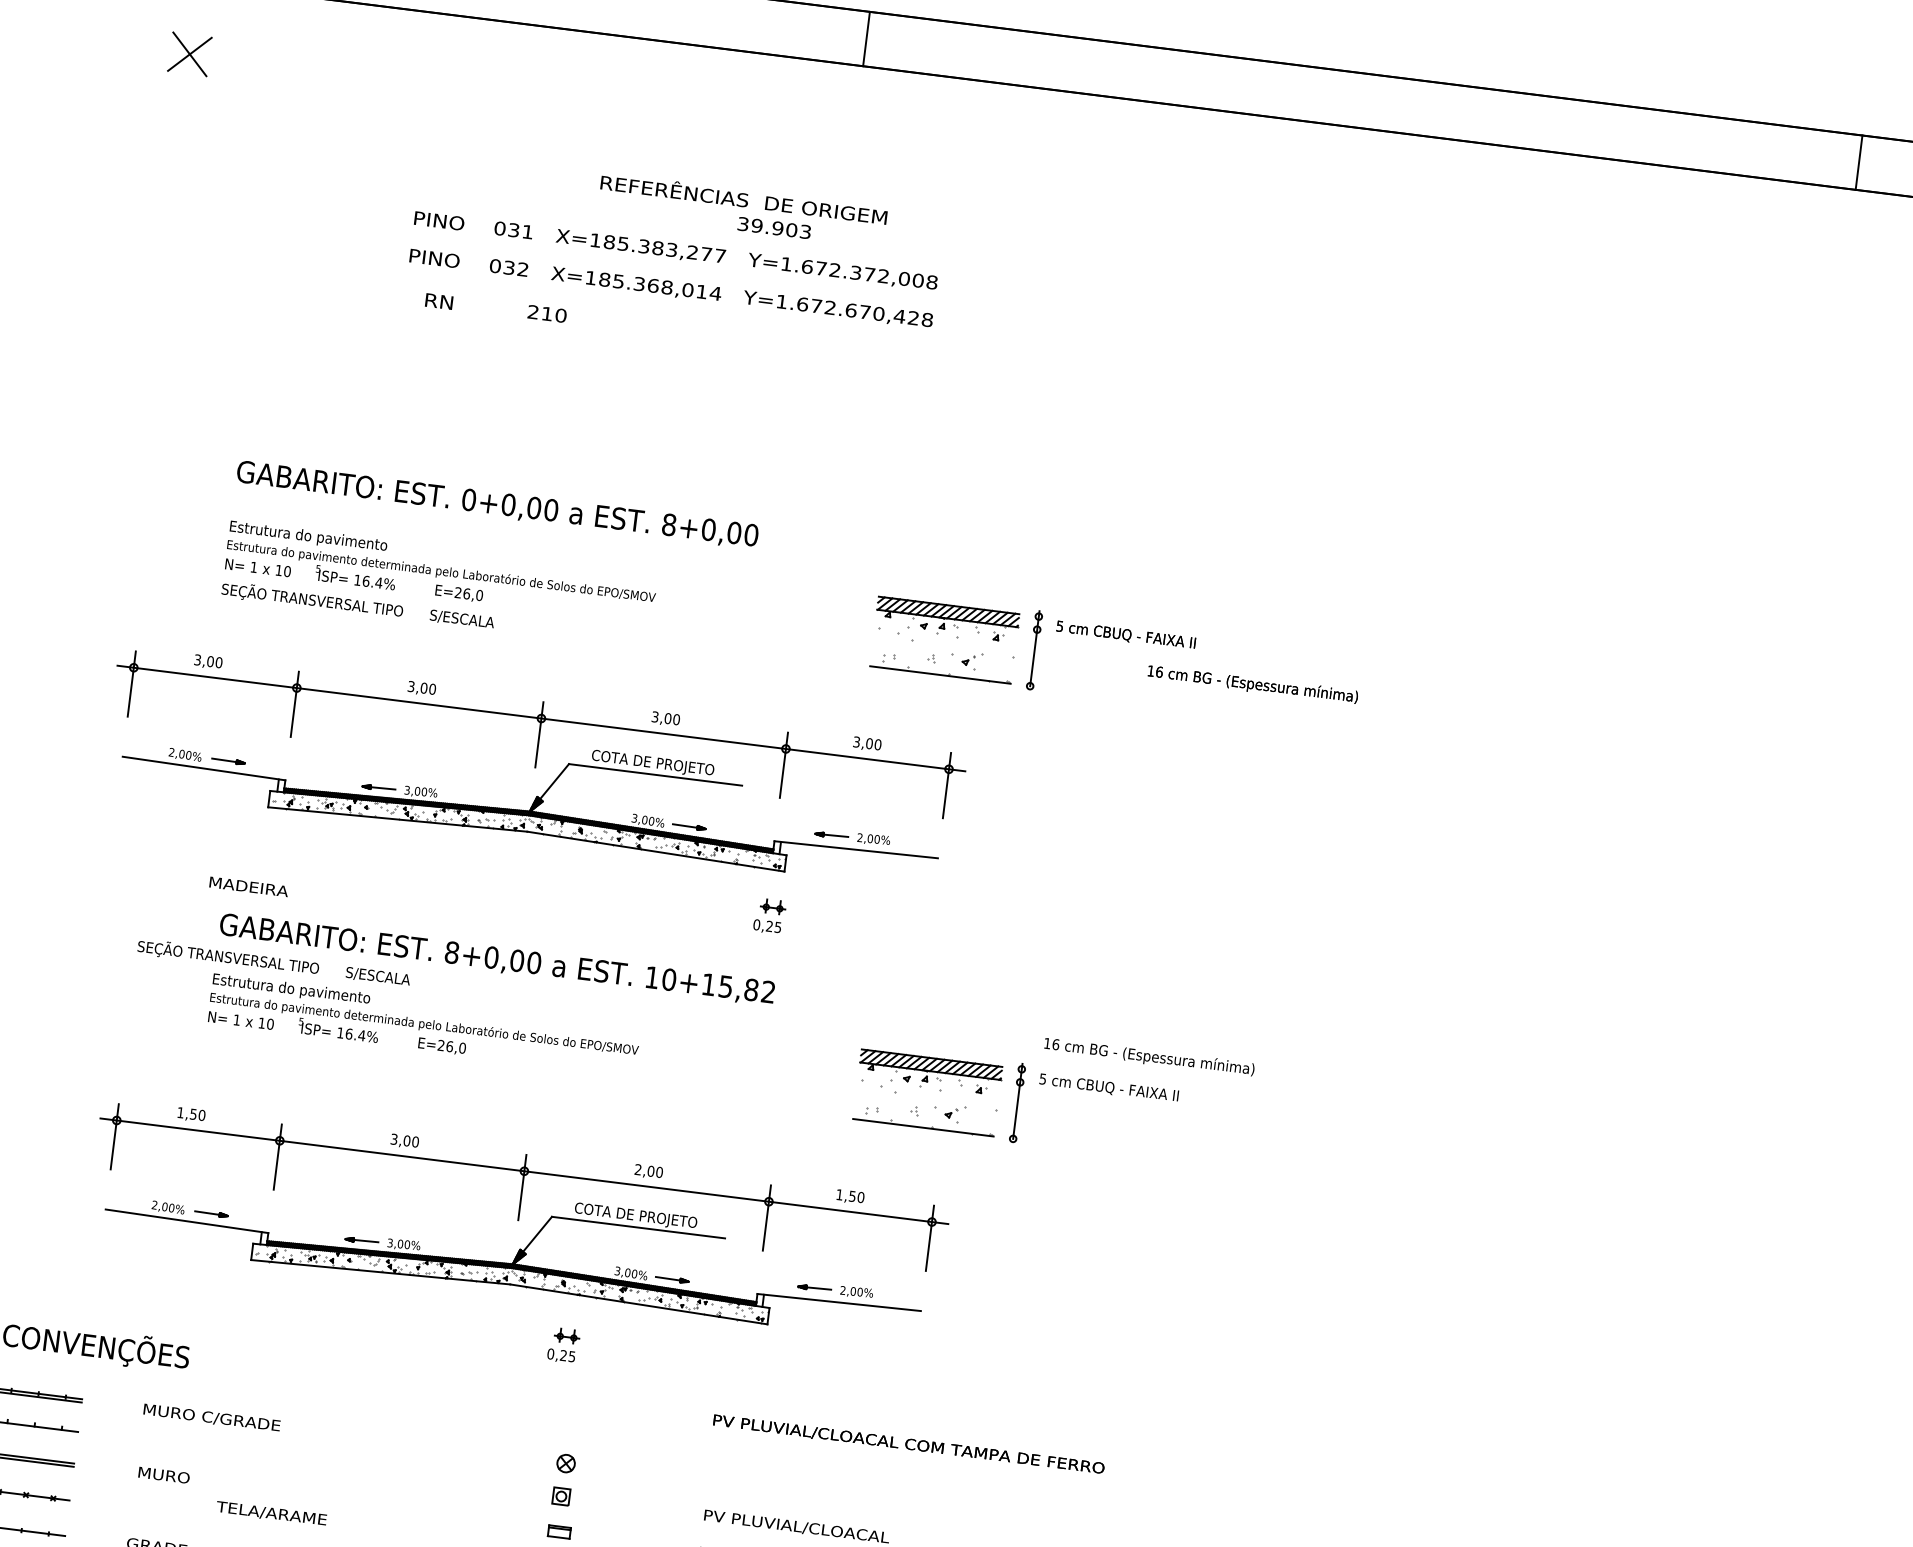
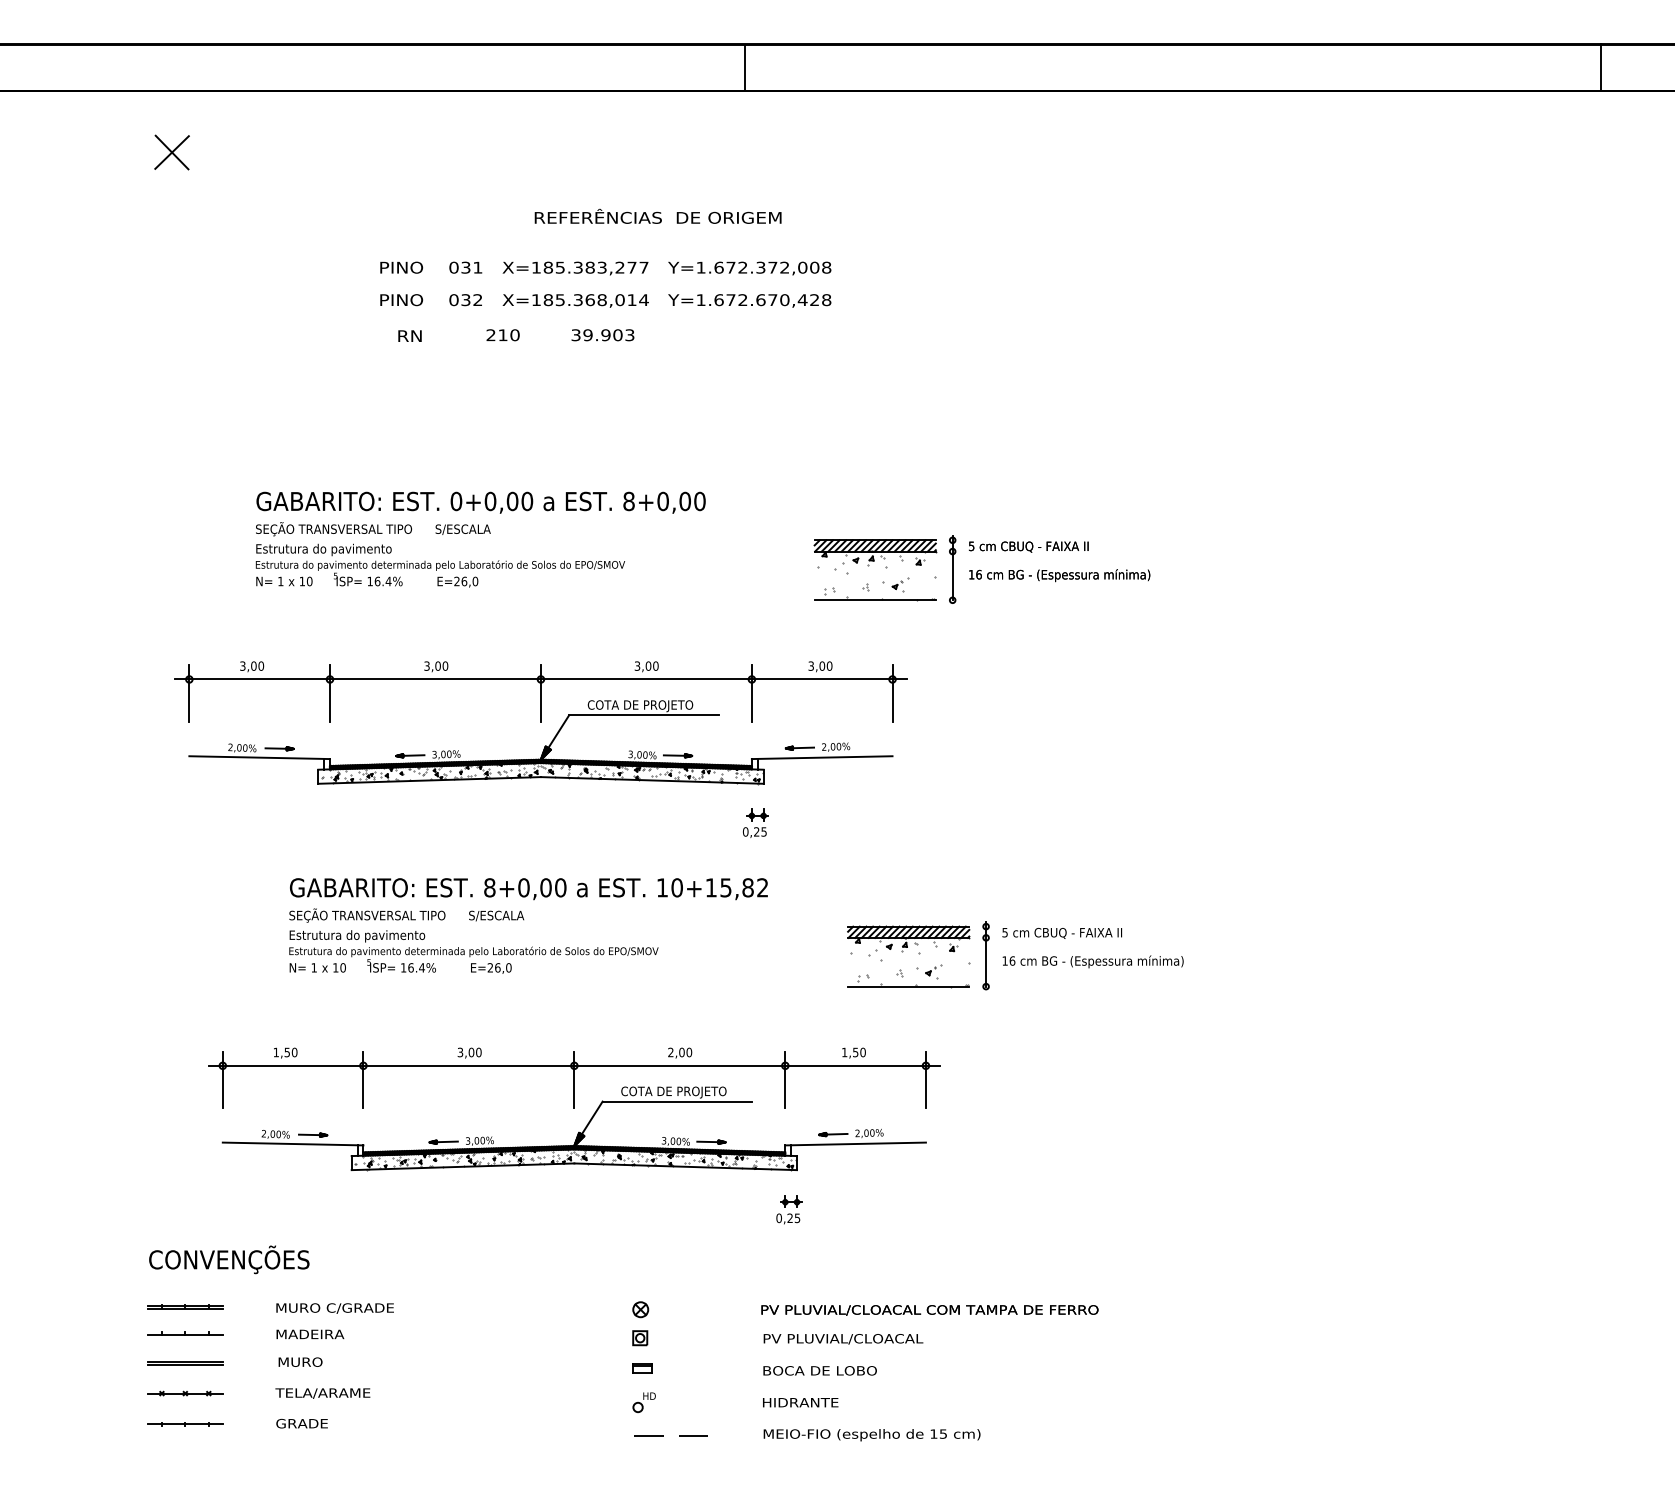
text: (773, 228) -> (602, 335), moved
text: (358, 606) -> (373, 529), moved
text: (1252, 684) -> (1059, 575), moved
text: (249, 886) -> (310, 1334), moved
text: (273, 963) -> (406, 915), moved
text: (1148, 1056) -> (1092, 961), moved
part: (564, 1345) -> (789, 1209), moved
text: (908, 1444) -> (929, 1310), moved
text: (271, 1513) -> (322, 1393), moved

